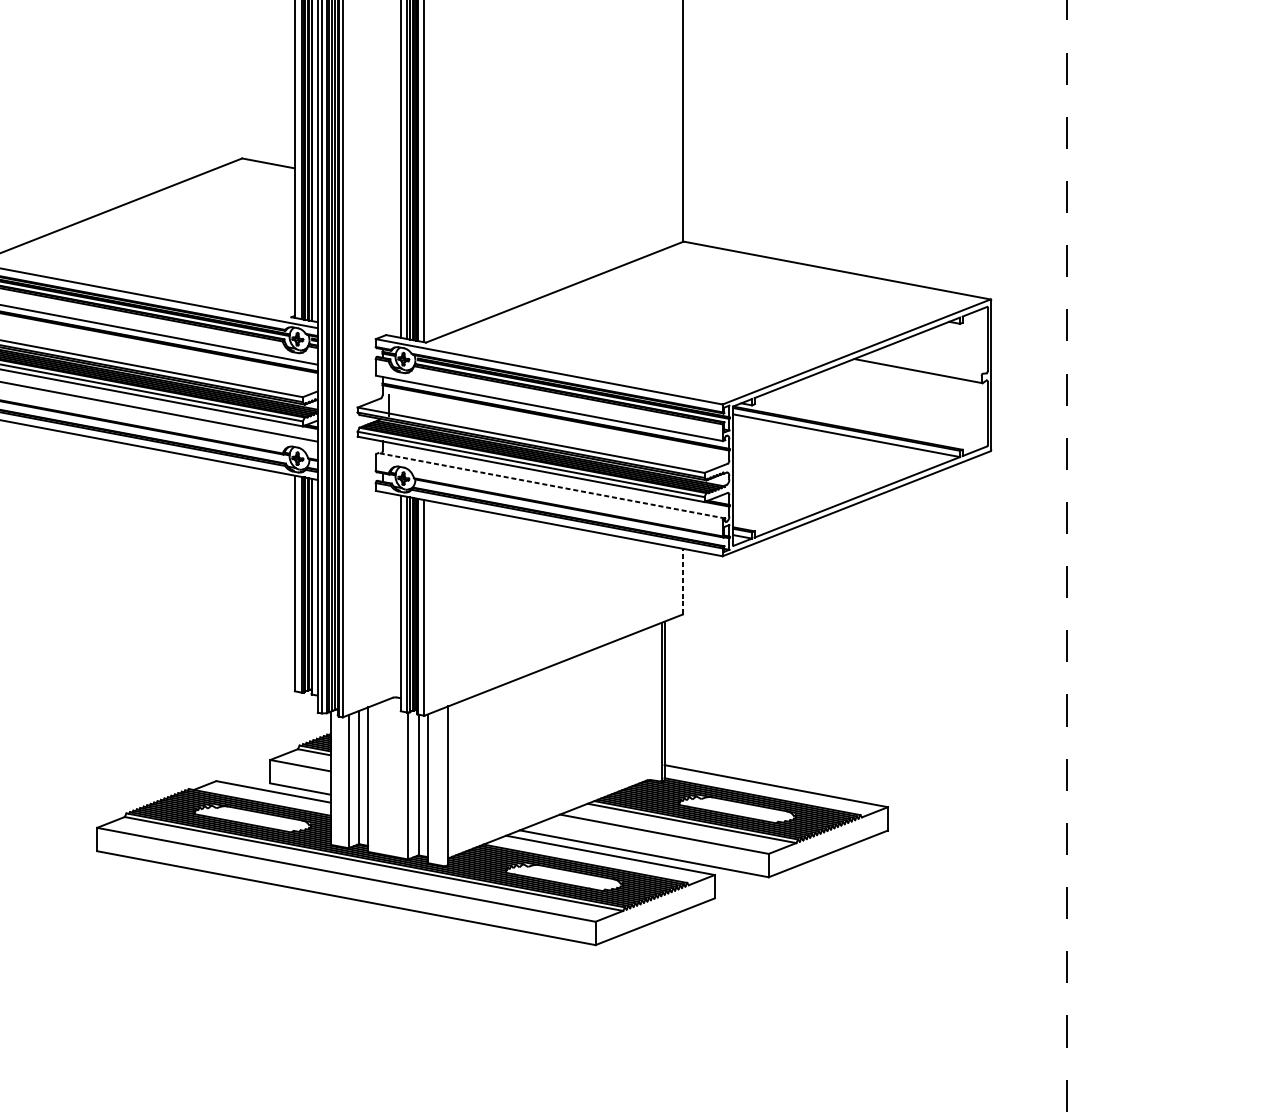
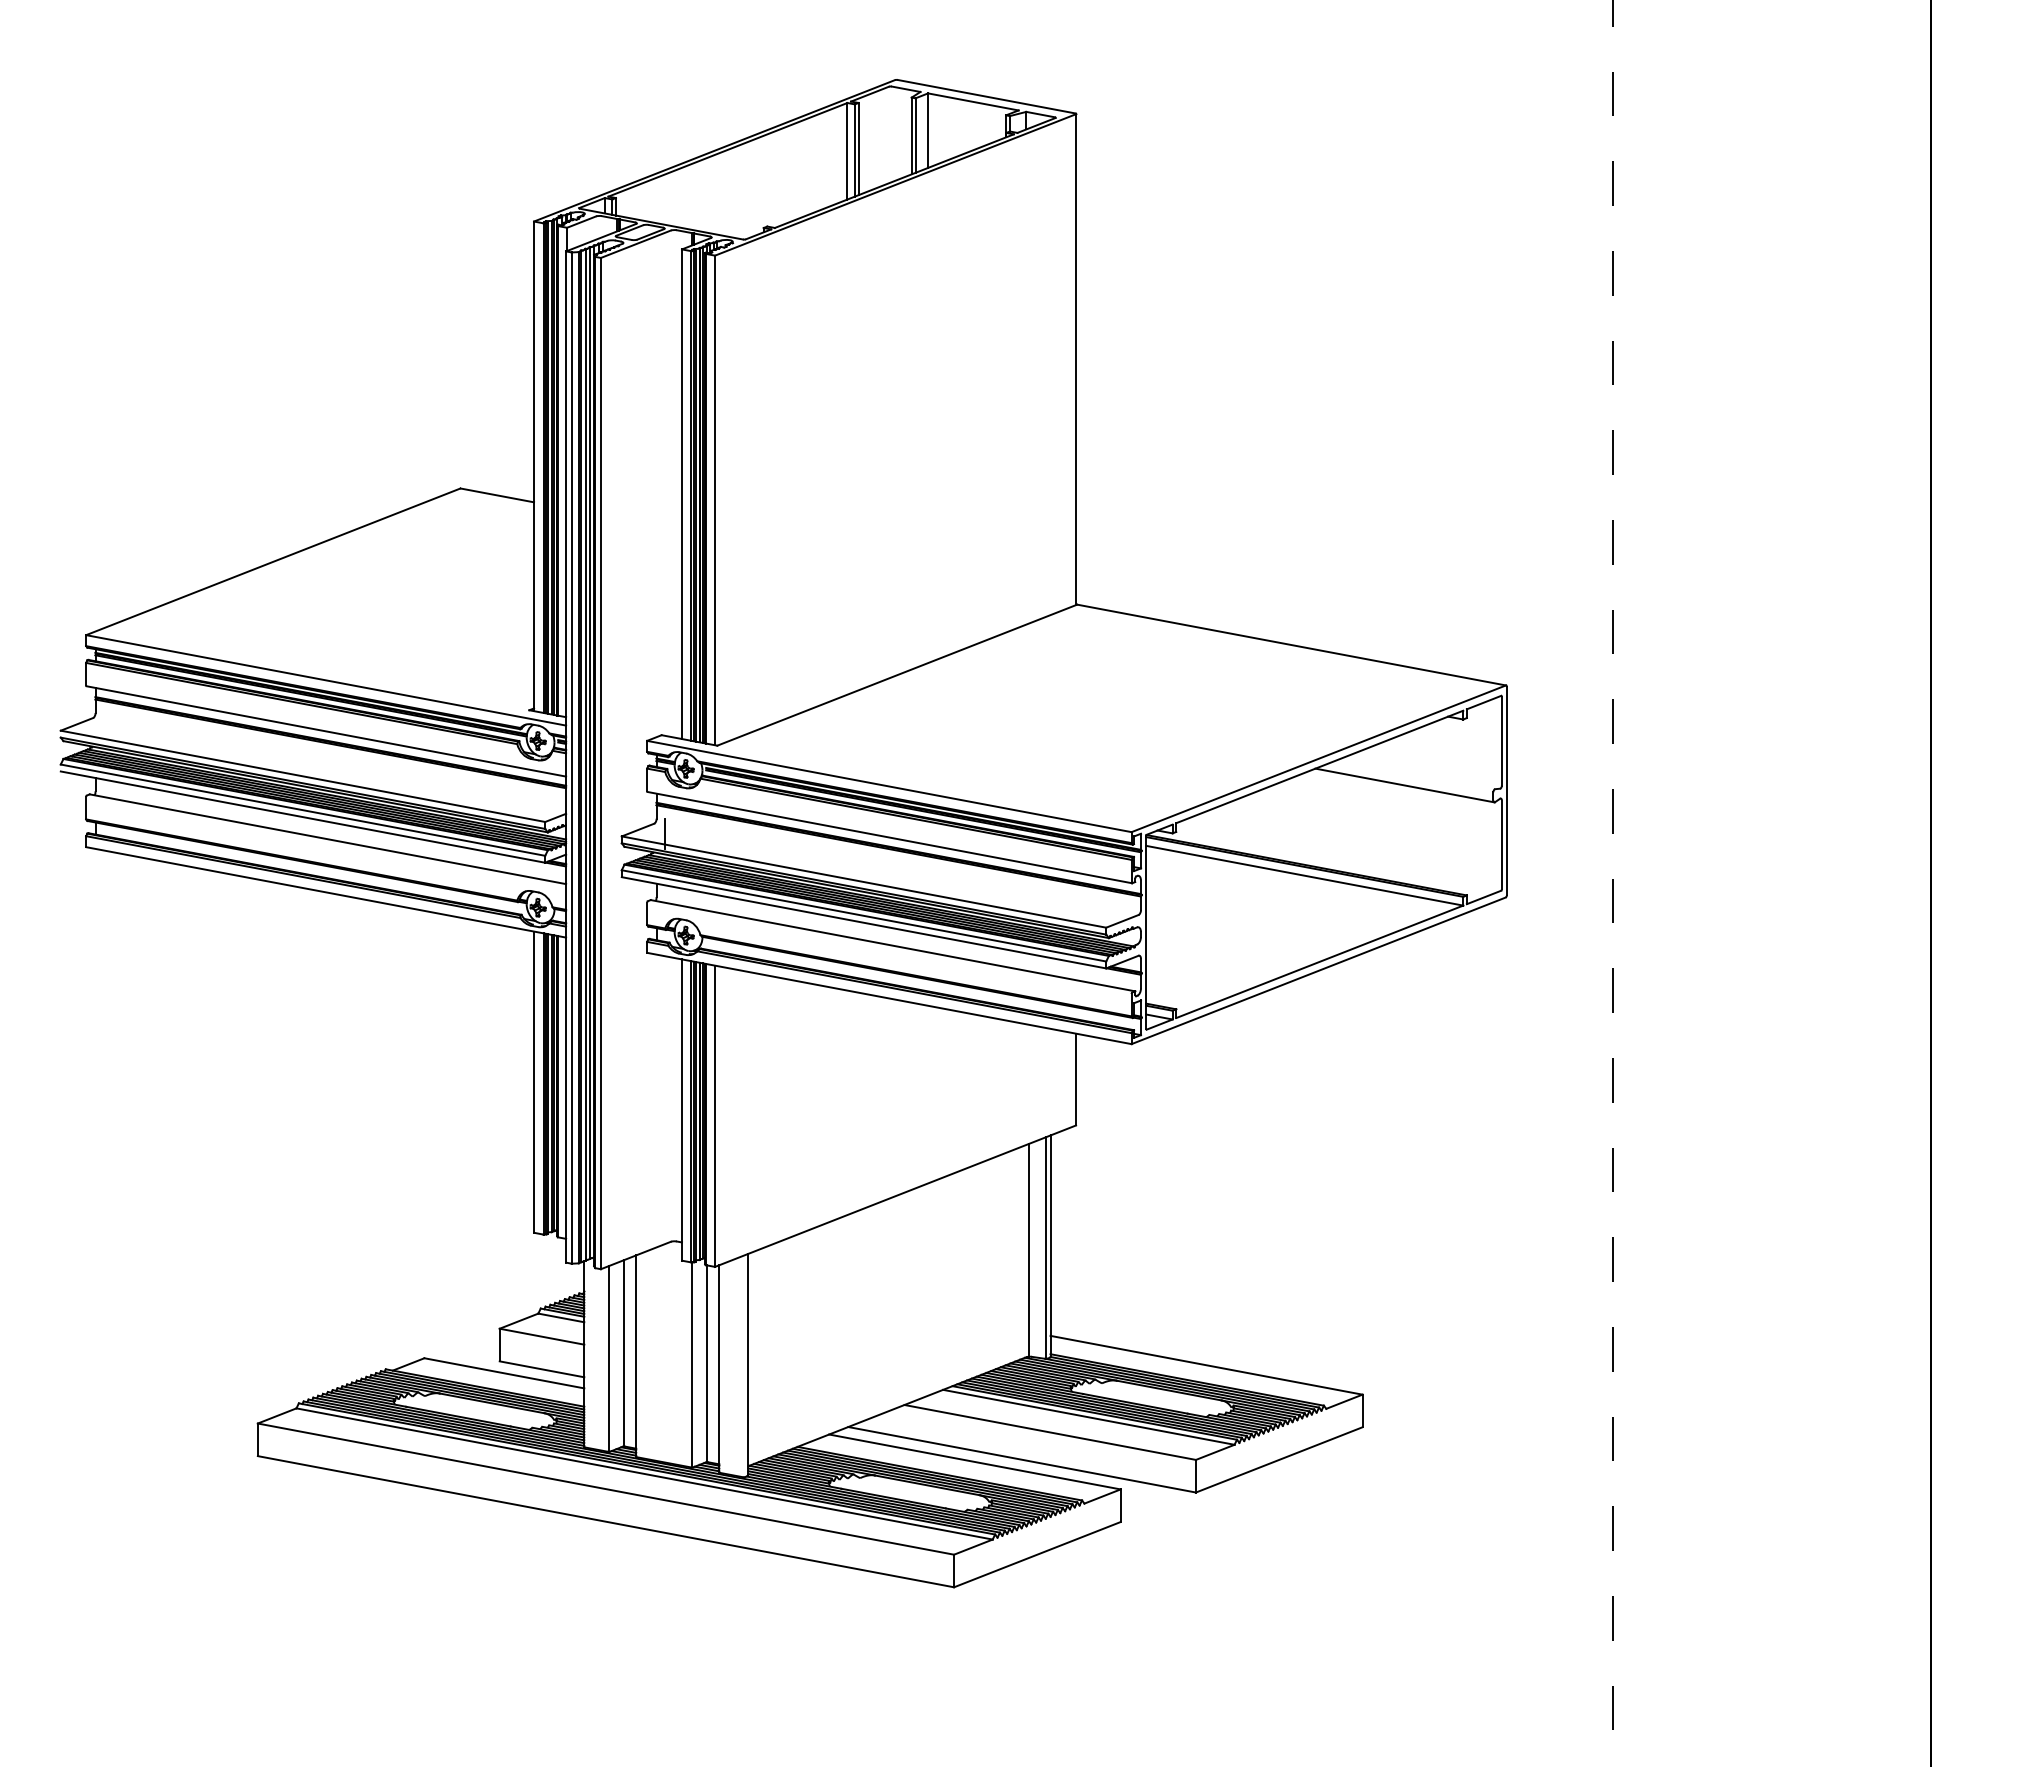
line: (551, 485) -> (892, 945), dashed -> solid
line: (683, 581) -> (1076, 1079), dashed -> solid
line: (649, 703) -> (1029, 1249), added

